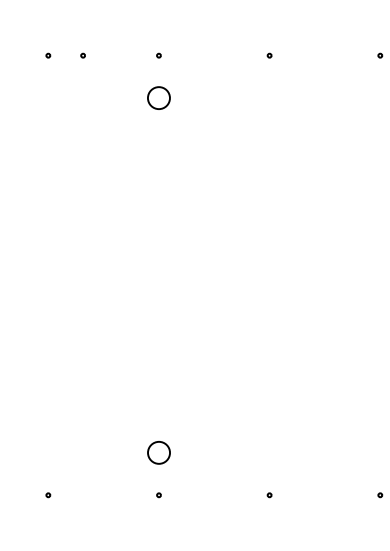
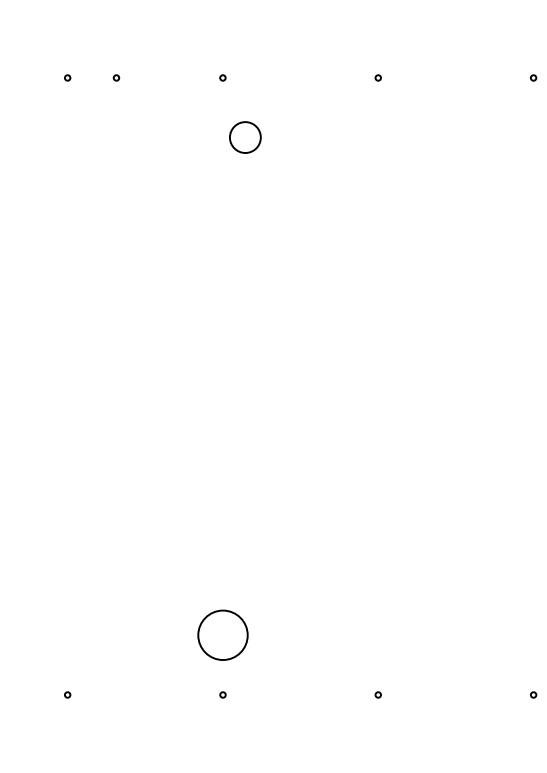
circle: (158, 97) -> (244, 136), moved
circle: (158, 452) -> (222, 634), size x1.6

